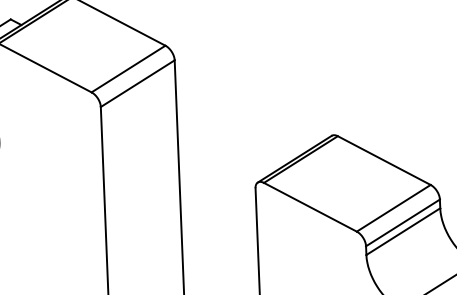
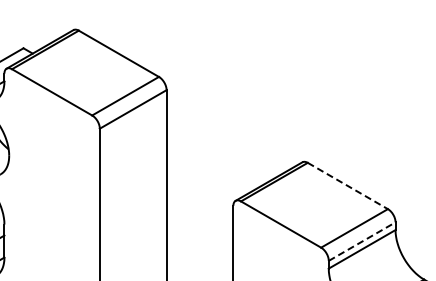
line: (385, 161) -> (348, 186), solid -> dashed
line: (403, 222) -> (362, 241), solid -> dashed

